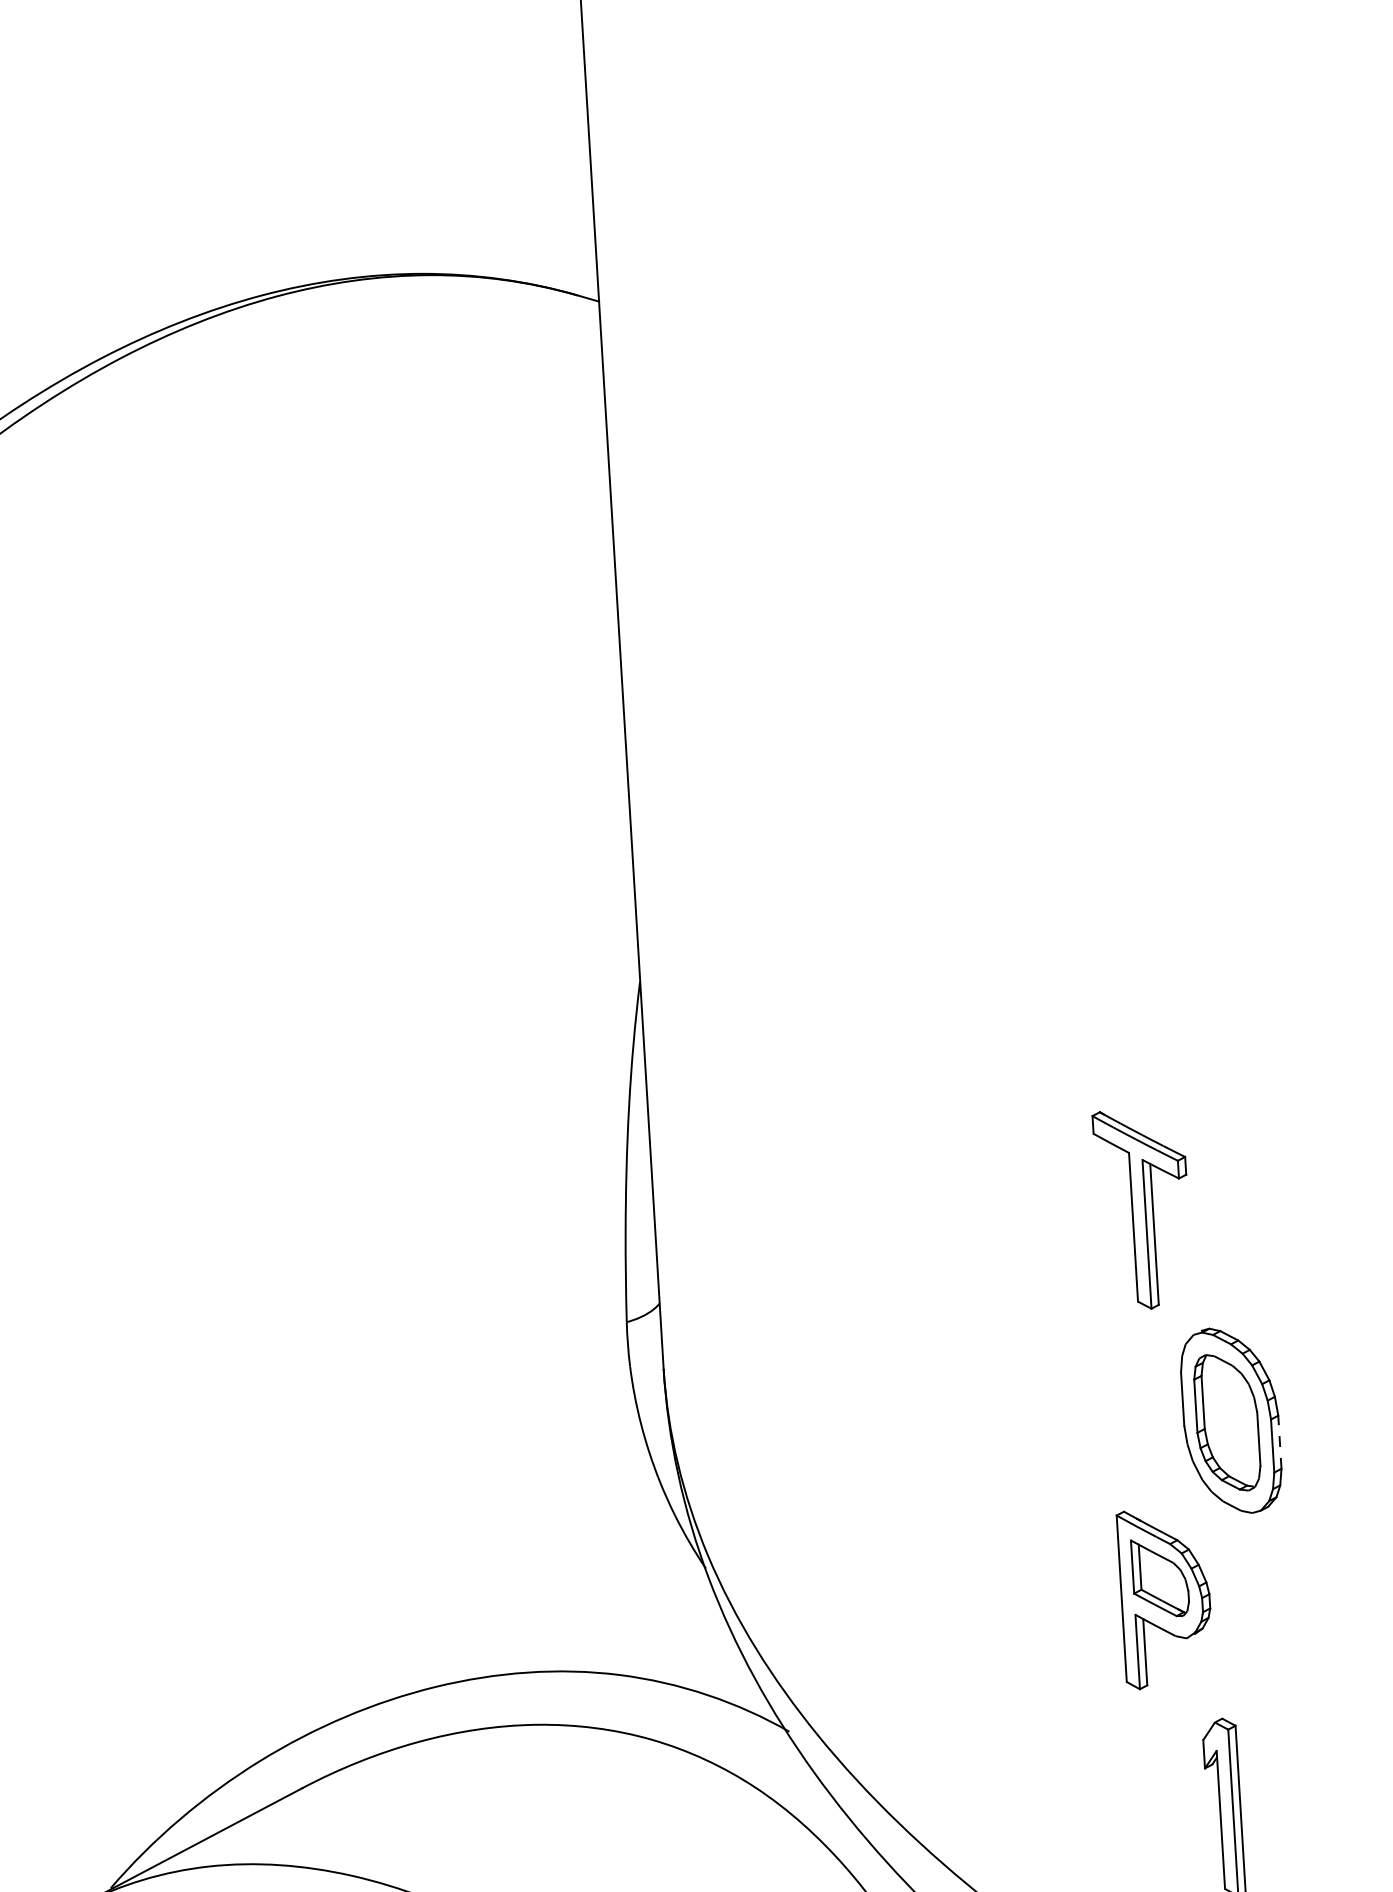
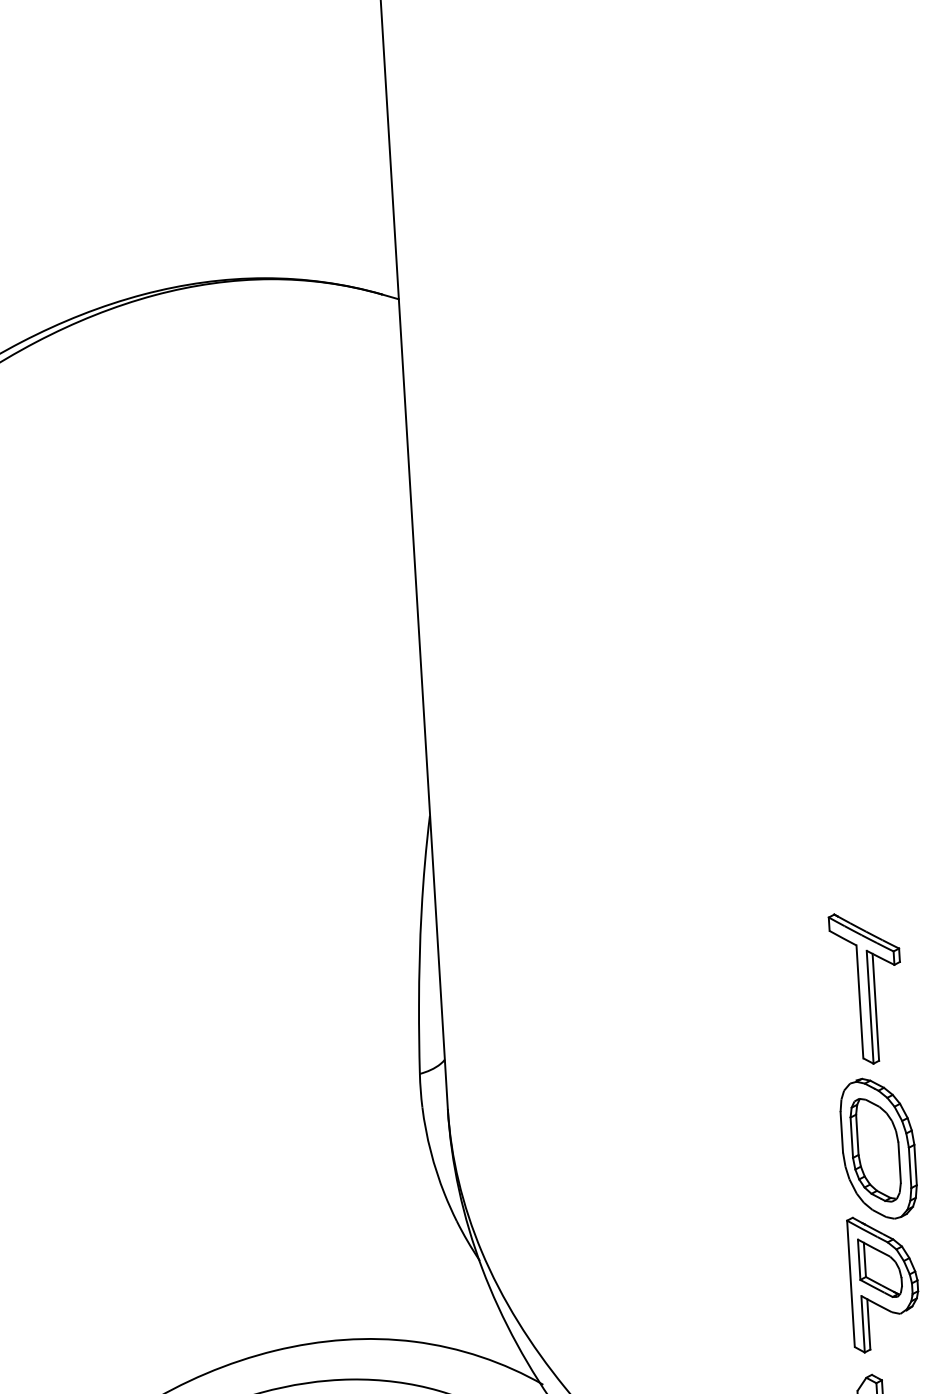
part: (1139, 1210) -> (864, 989), moved
line: (1279, 1442) -> (915, 1165), dashed -> solid
part: (1163, 1600) -> (882, 1285), moved

